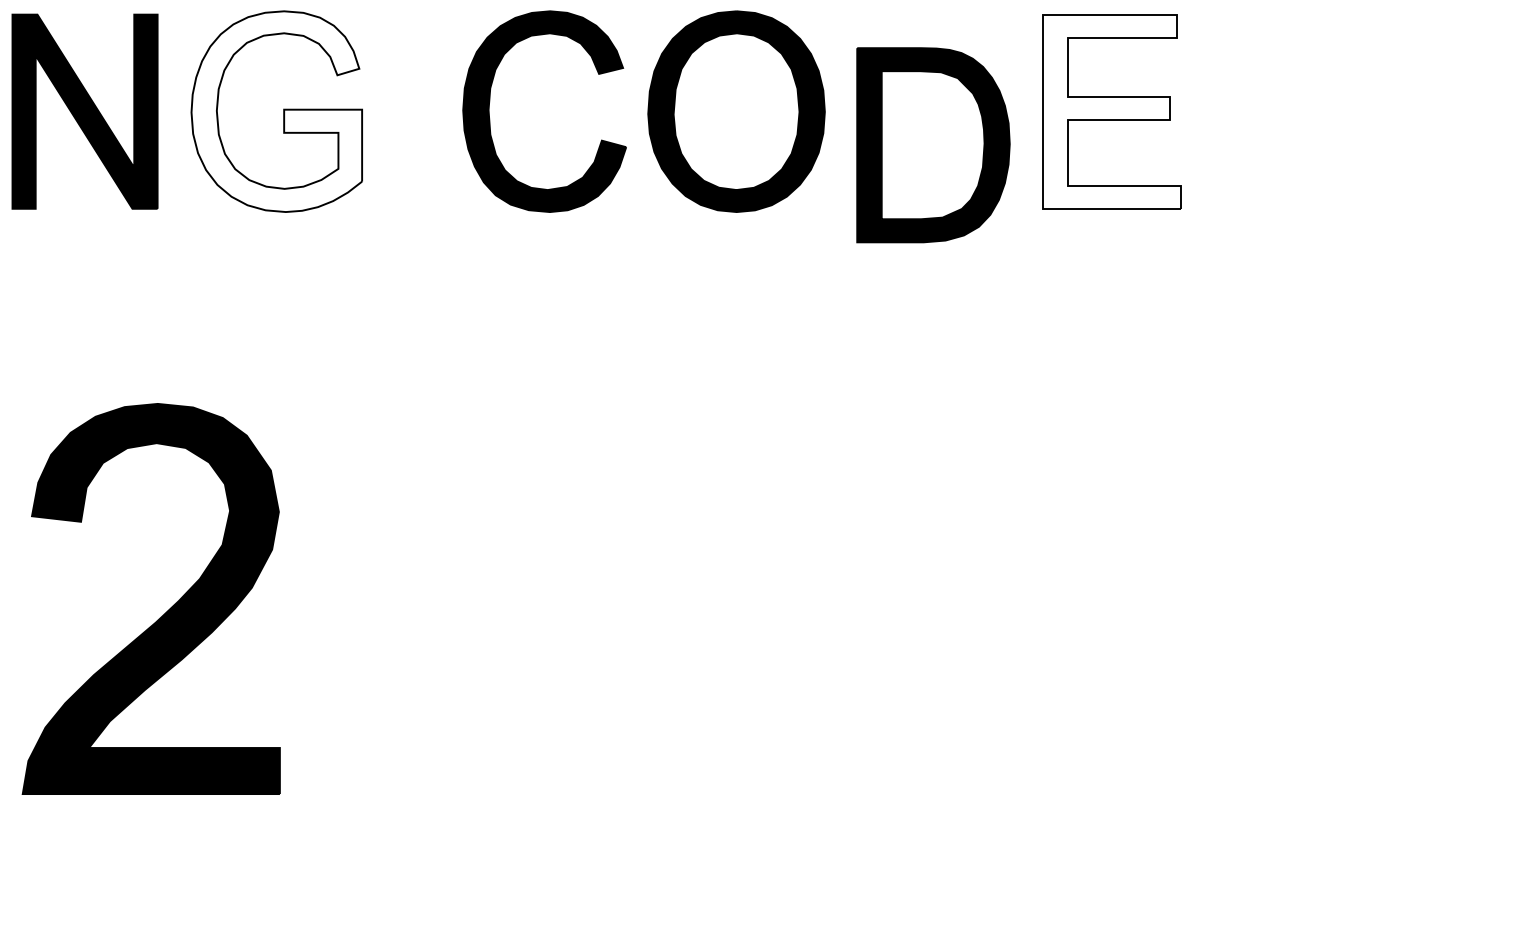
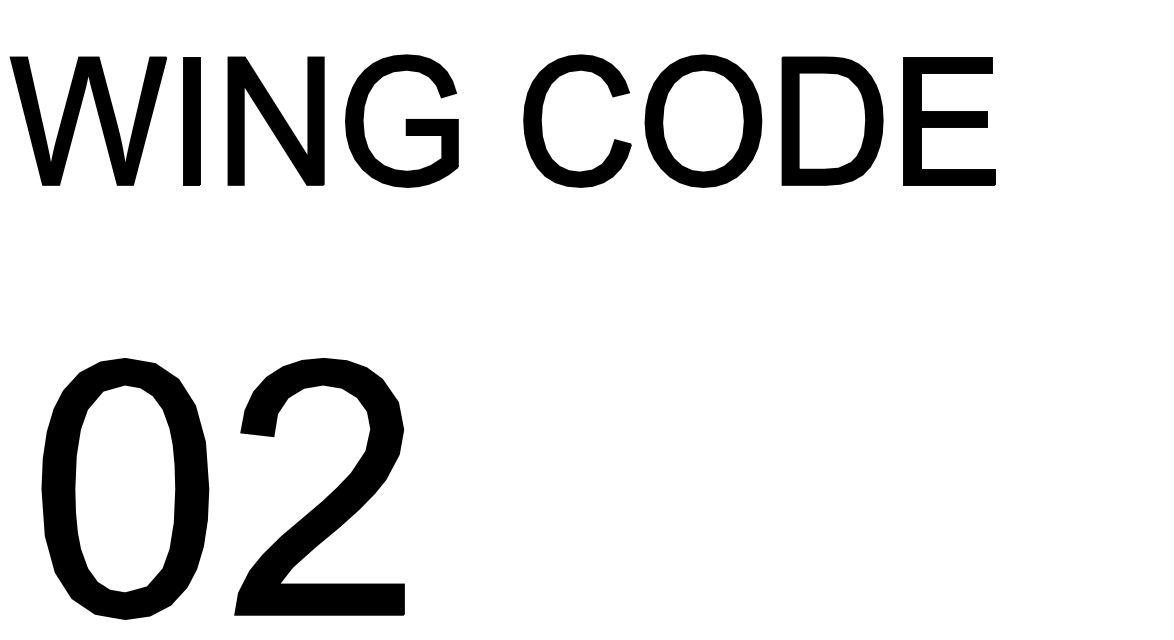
fill: (1111, 110) -> (949, 120), added
fill: (276, 112) -> (401, 121), added
part: (933, 144) -> (832, 120), moved
part: (164, 612) -> (328, 495), moved

